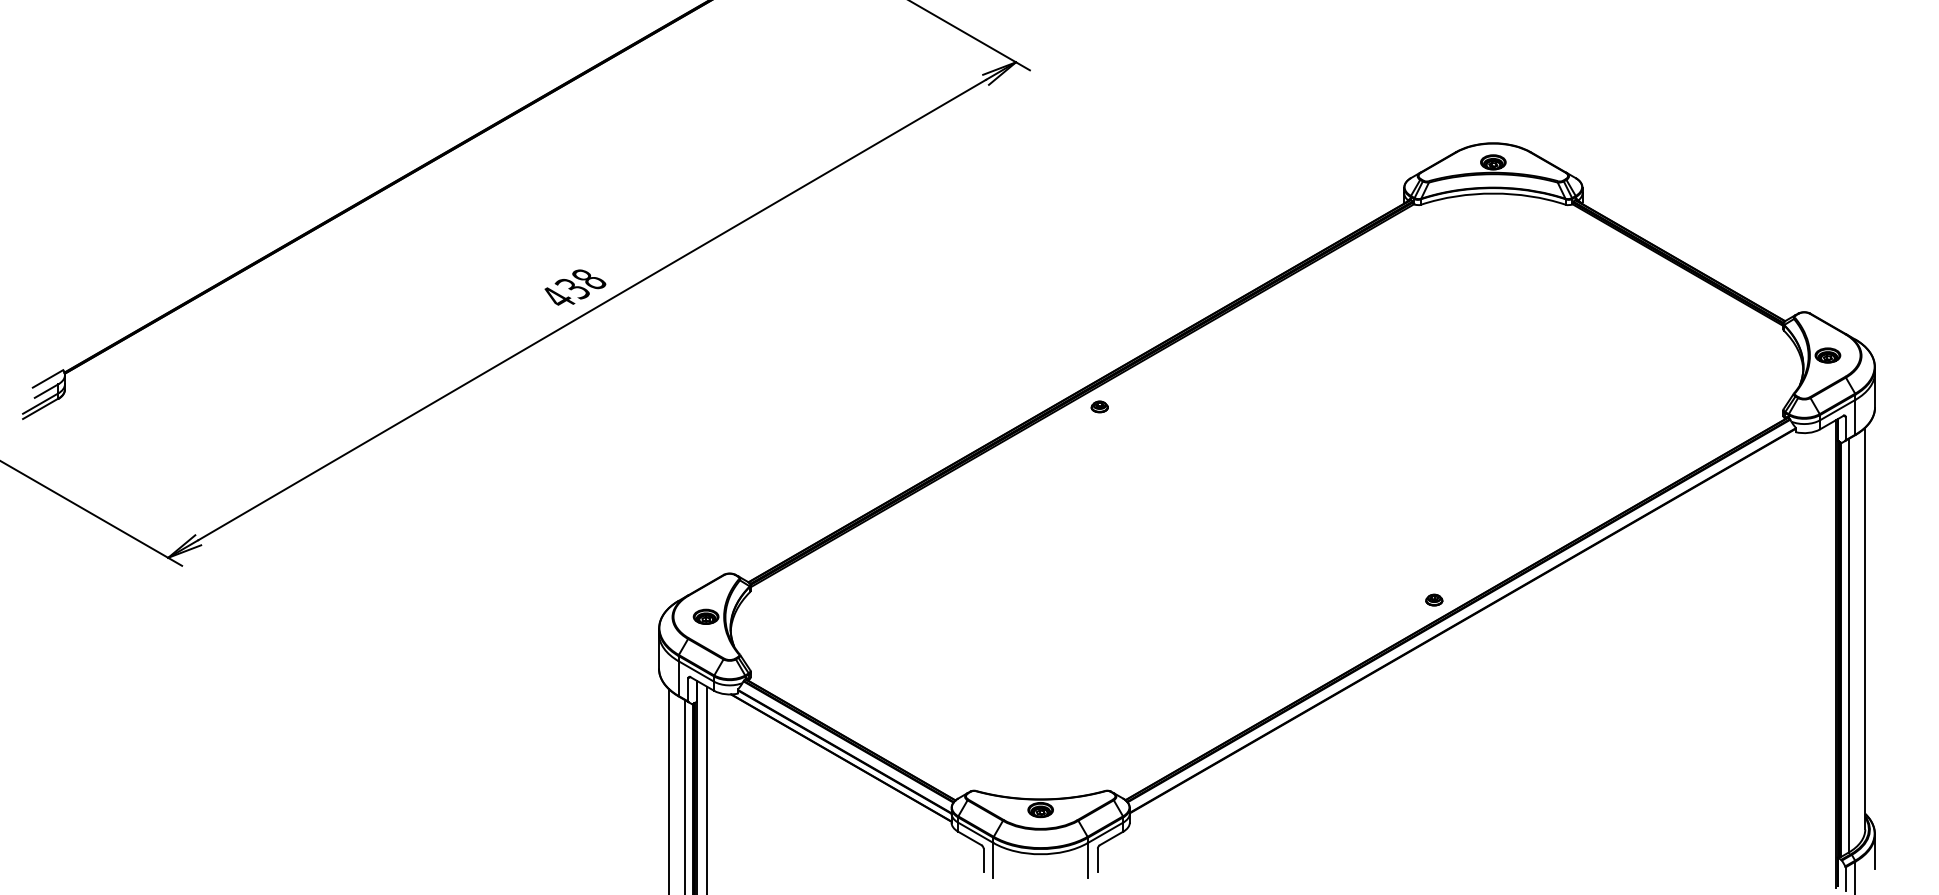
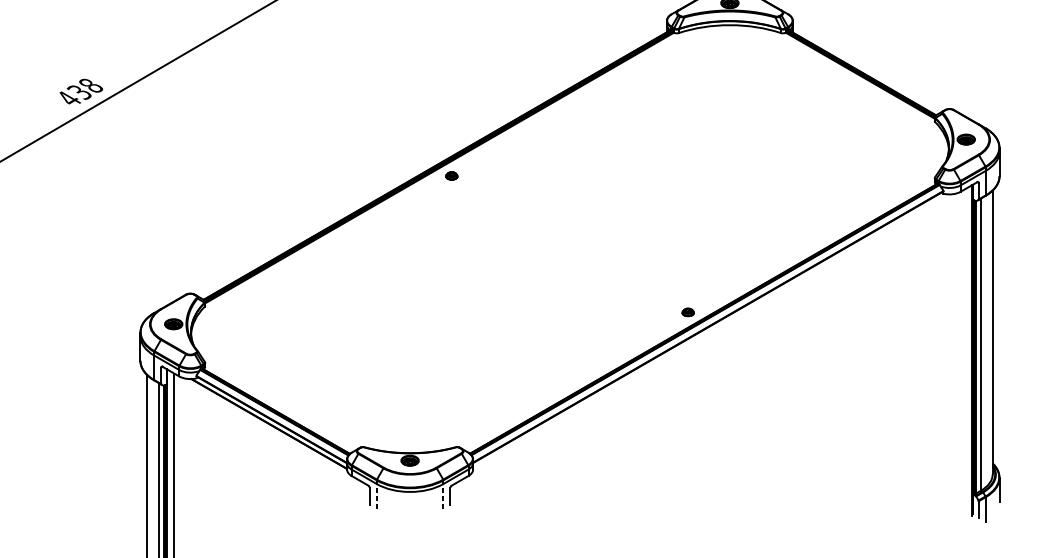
line: (993, 859) -> (376, 495), solid -> dashed
line: (1087, 859) -> (443, 495), solid -> dashed

